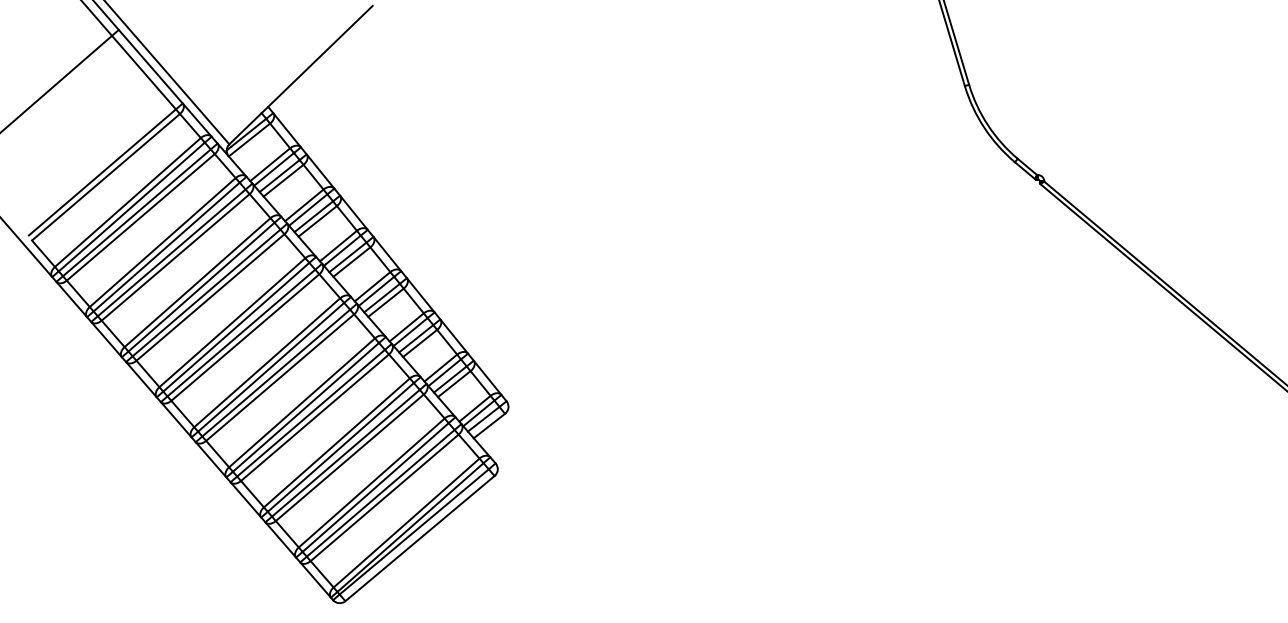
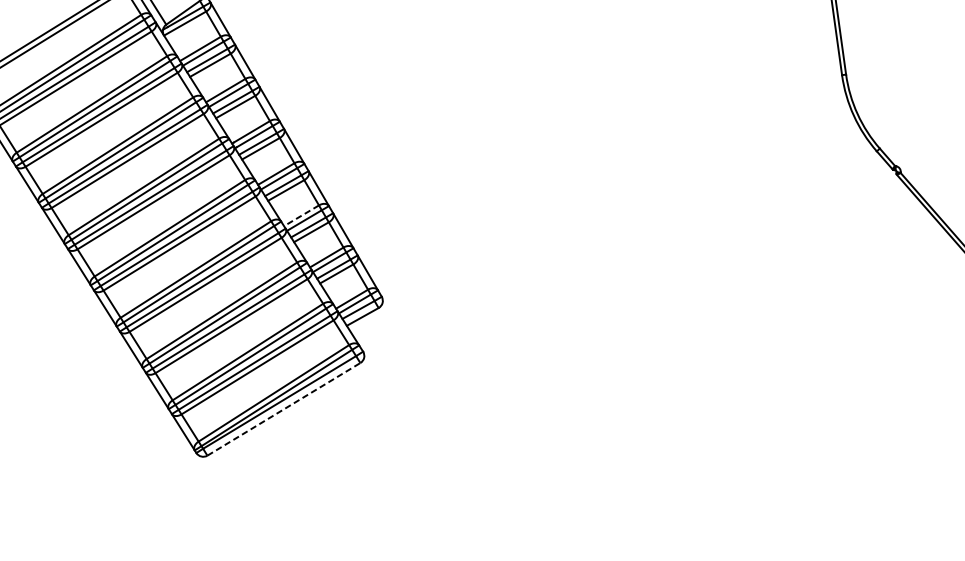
line: (406, 327) -> (301, 215), solid -> dashed
line: (420, 538) -> (284, 409), solid -> dashed

